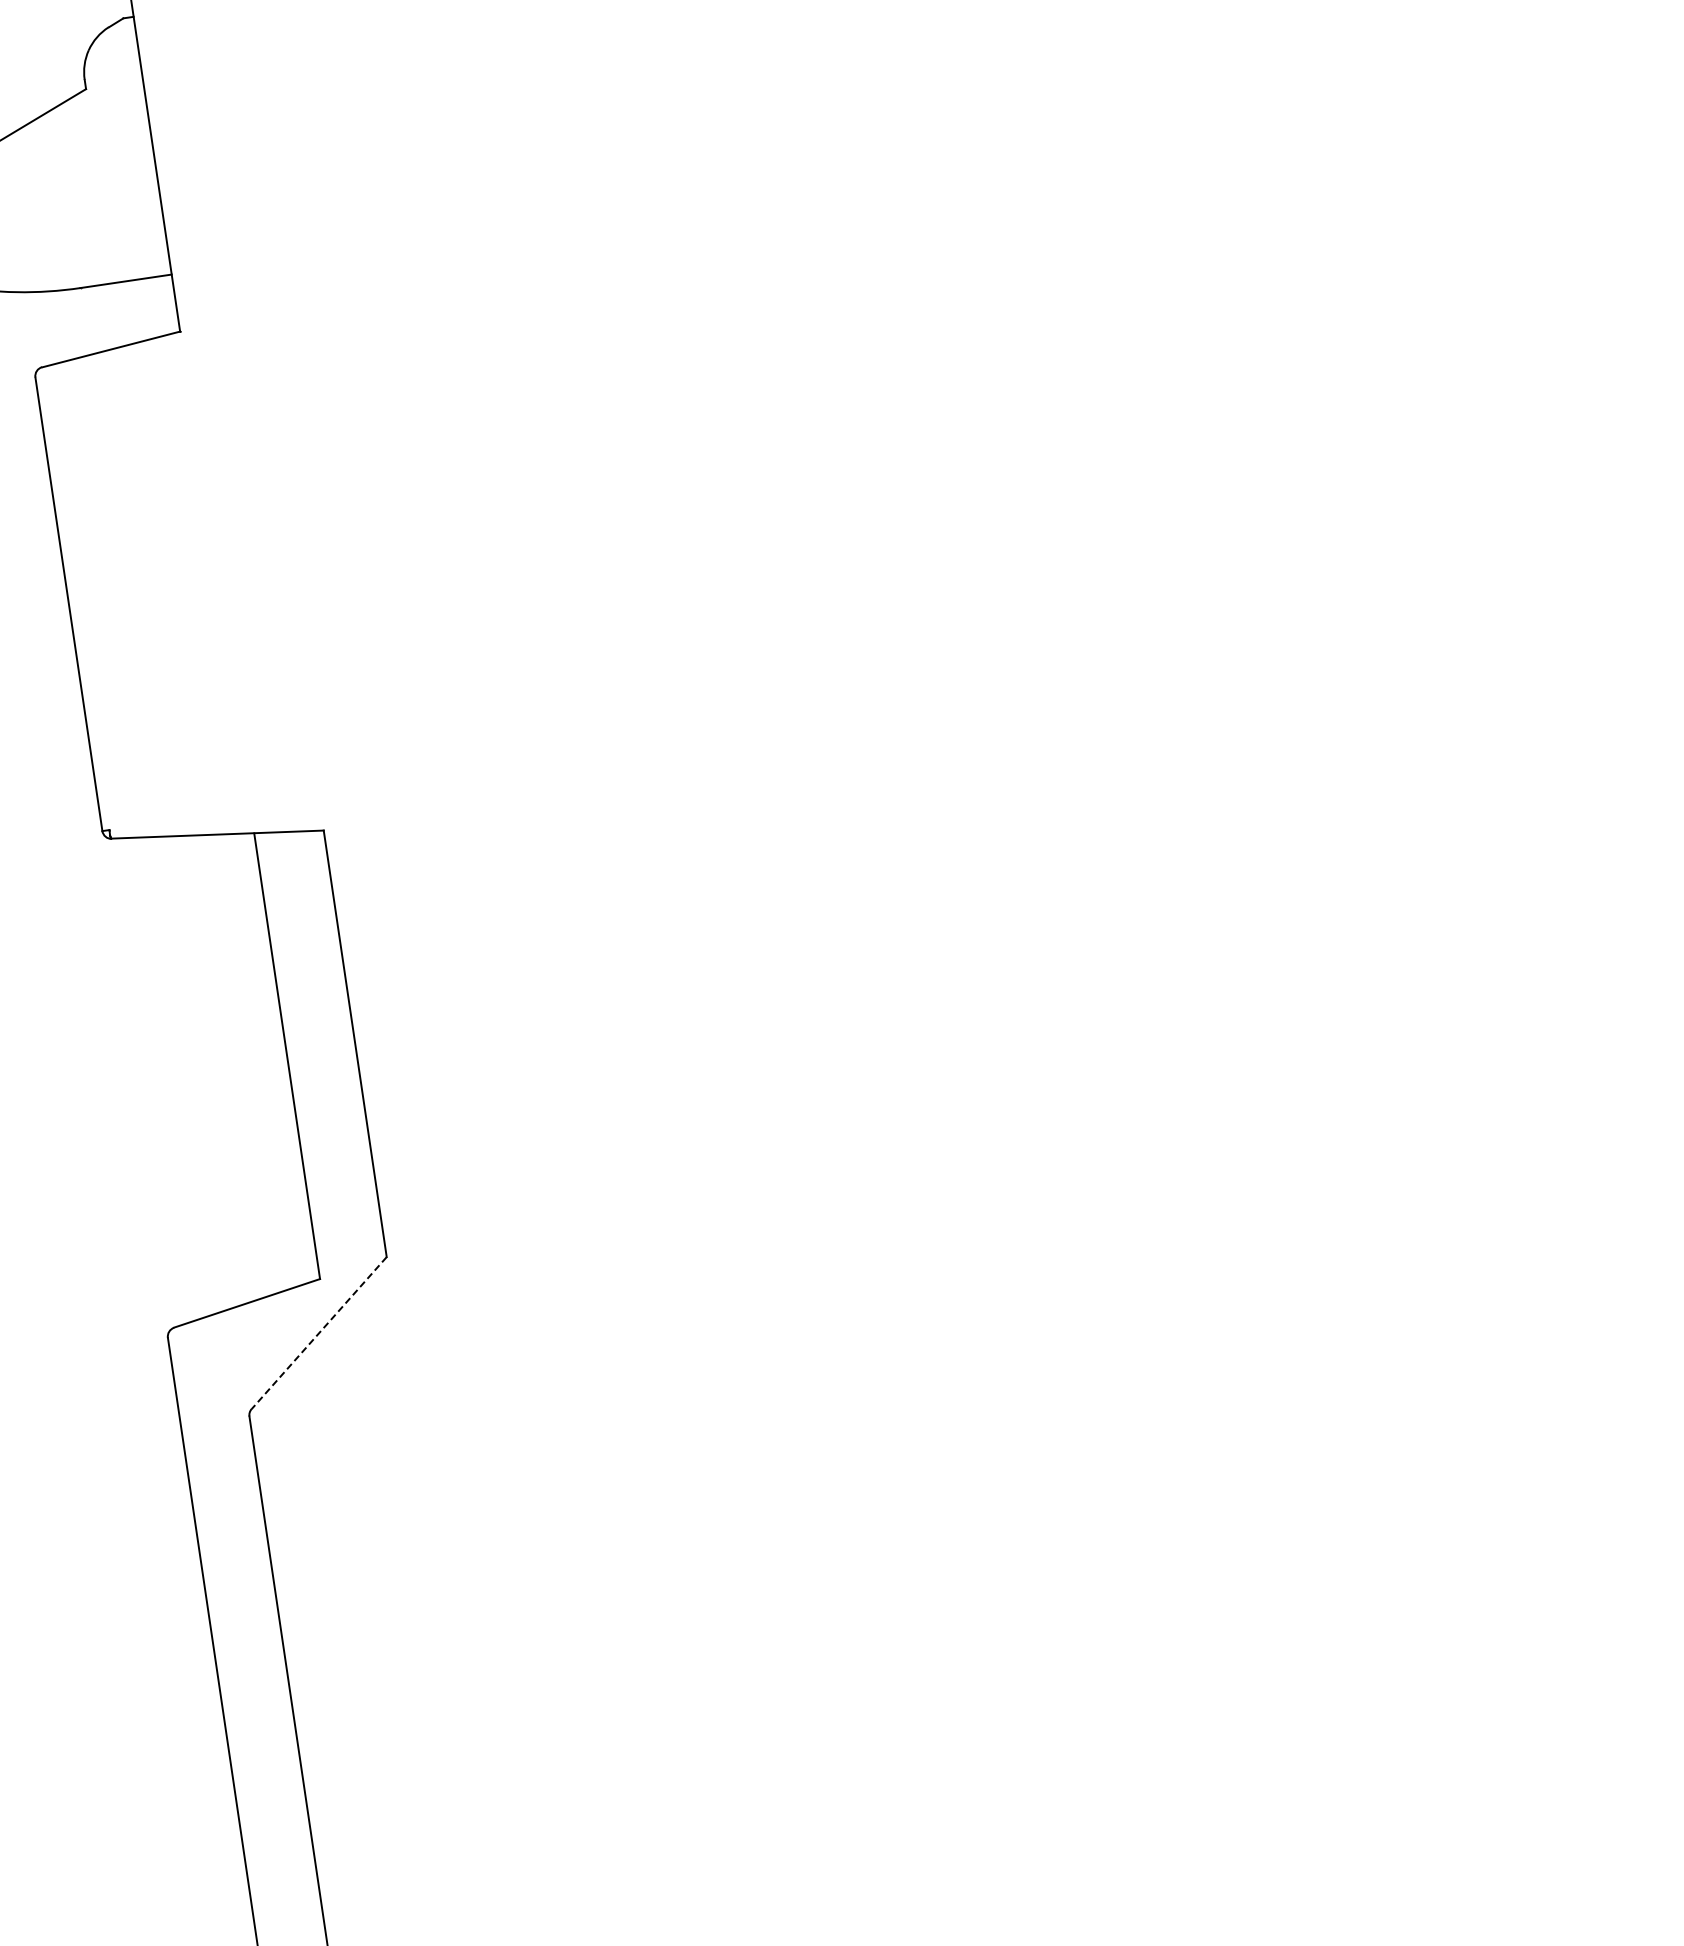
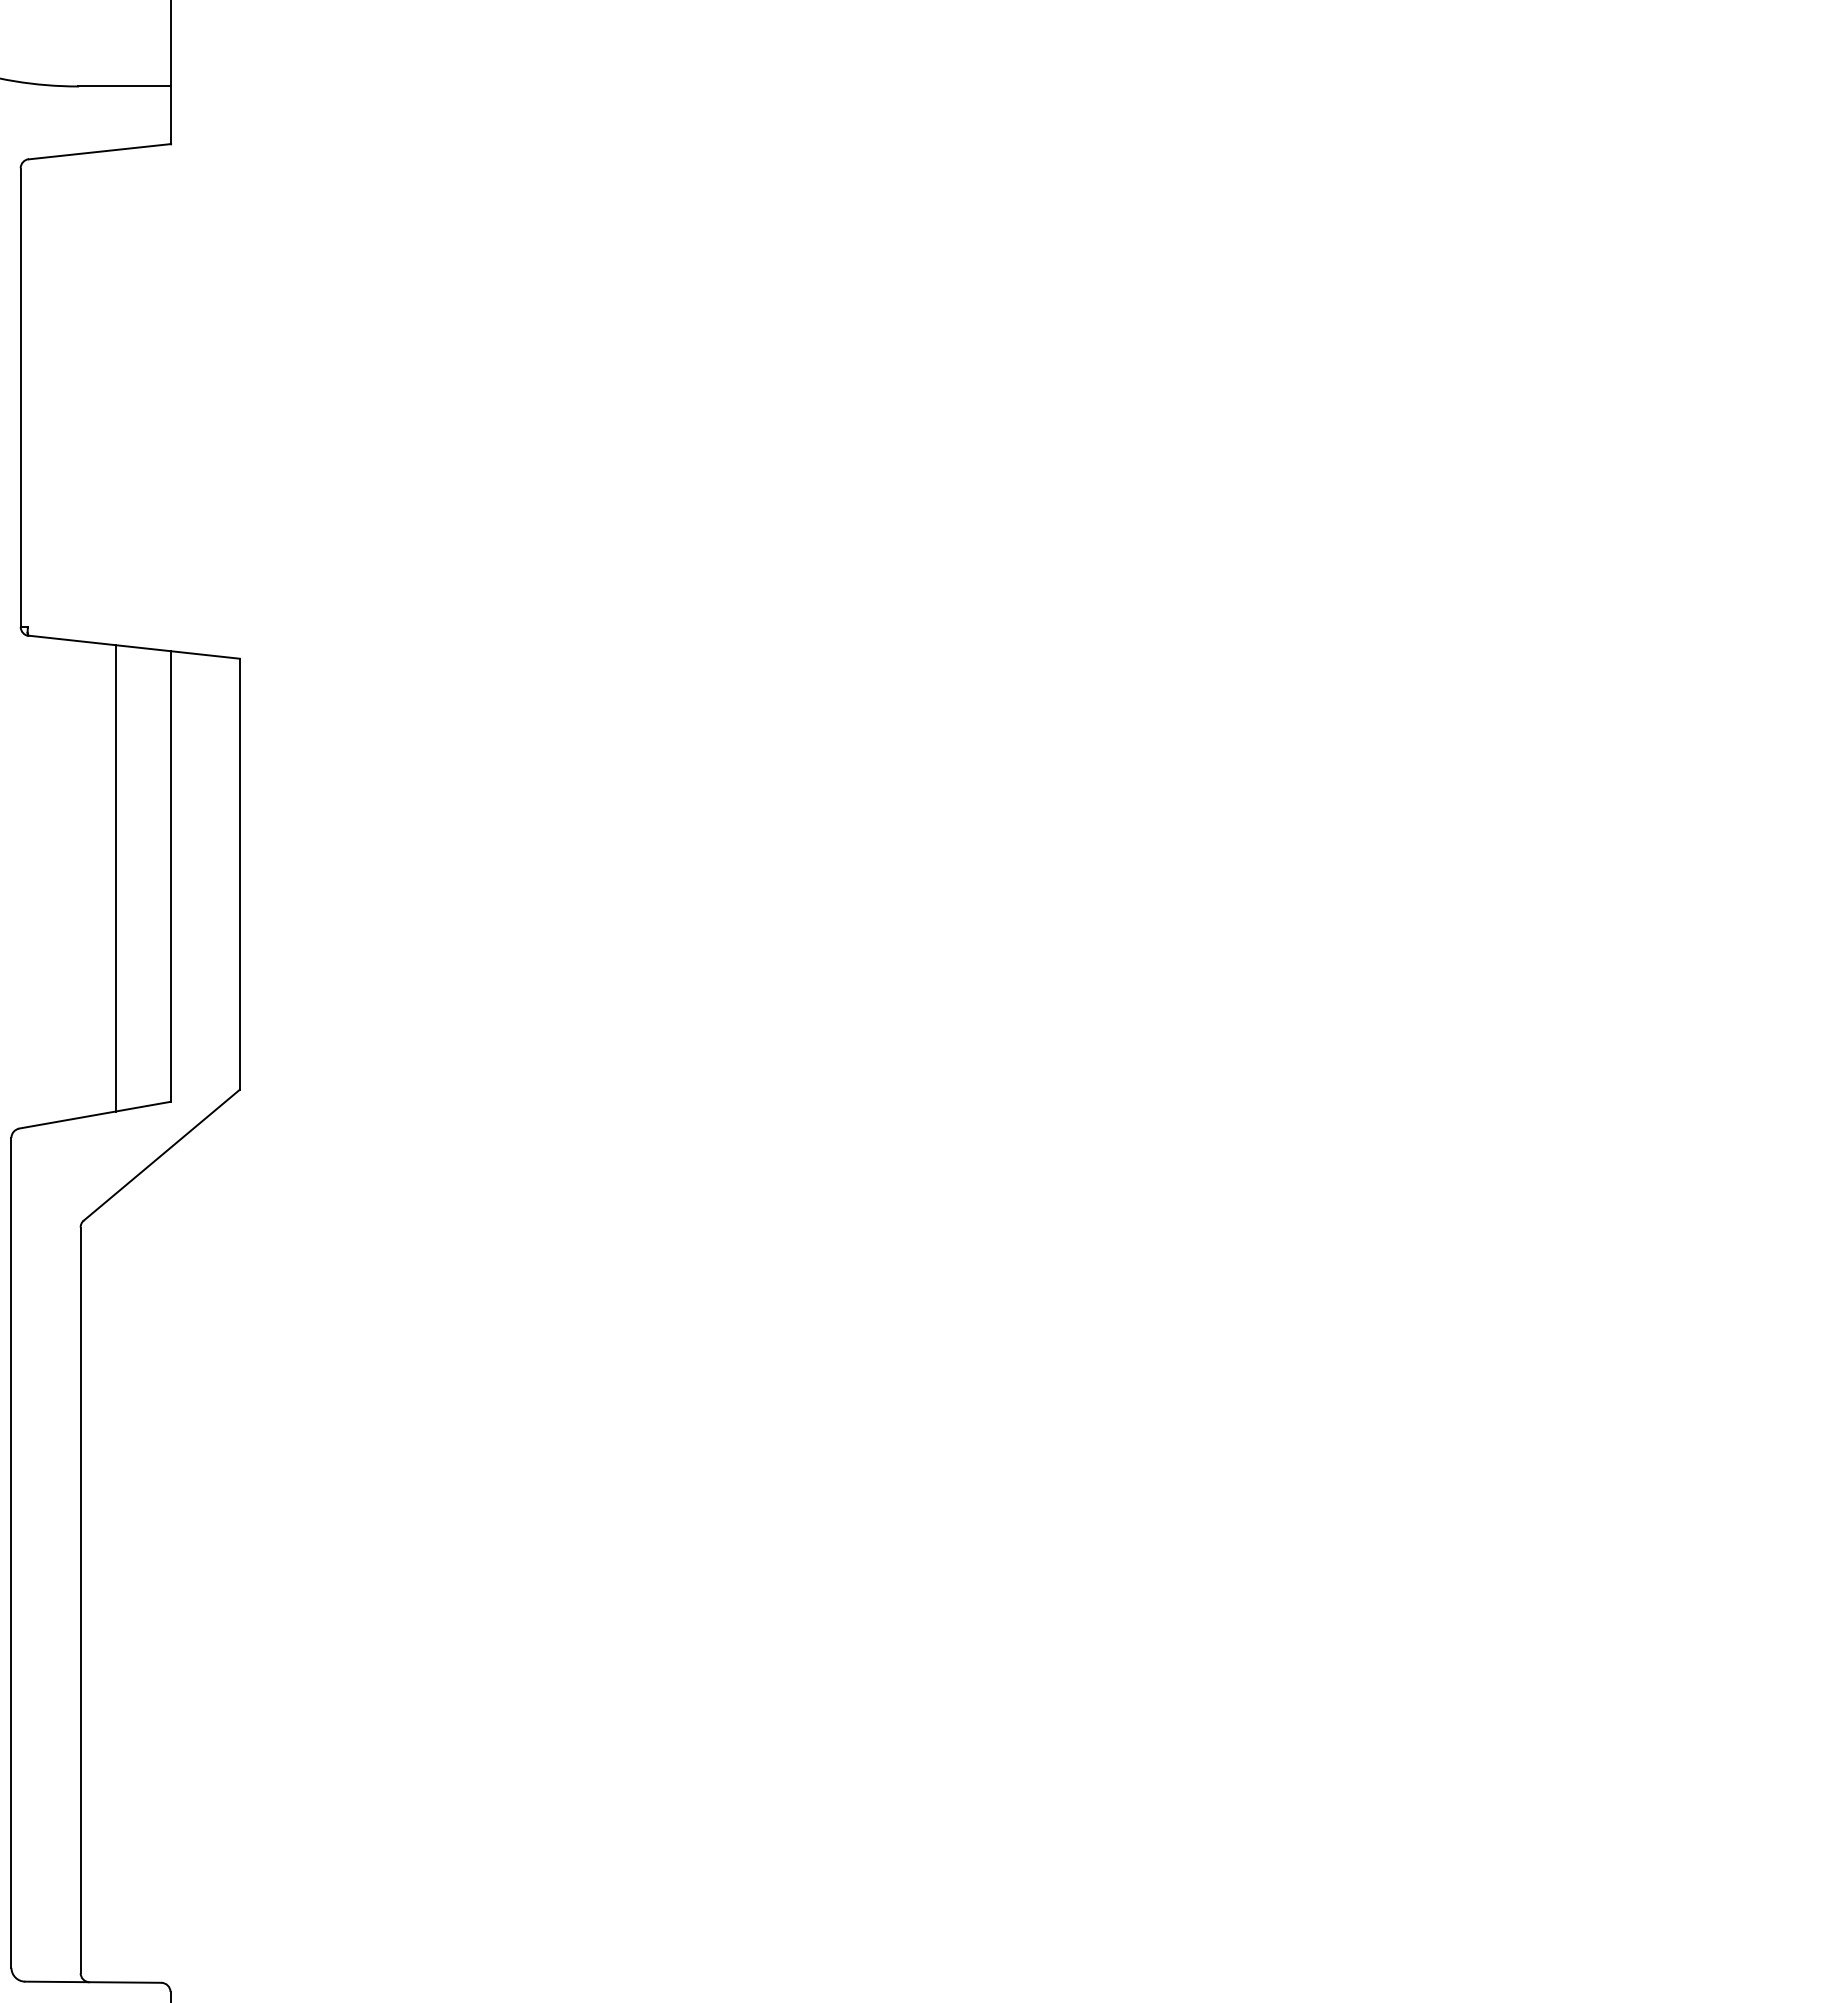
line: (233, 1065) -> (116, 878), added
line: (318, 1333) -> (161, 1155), dashed -> solid

